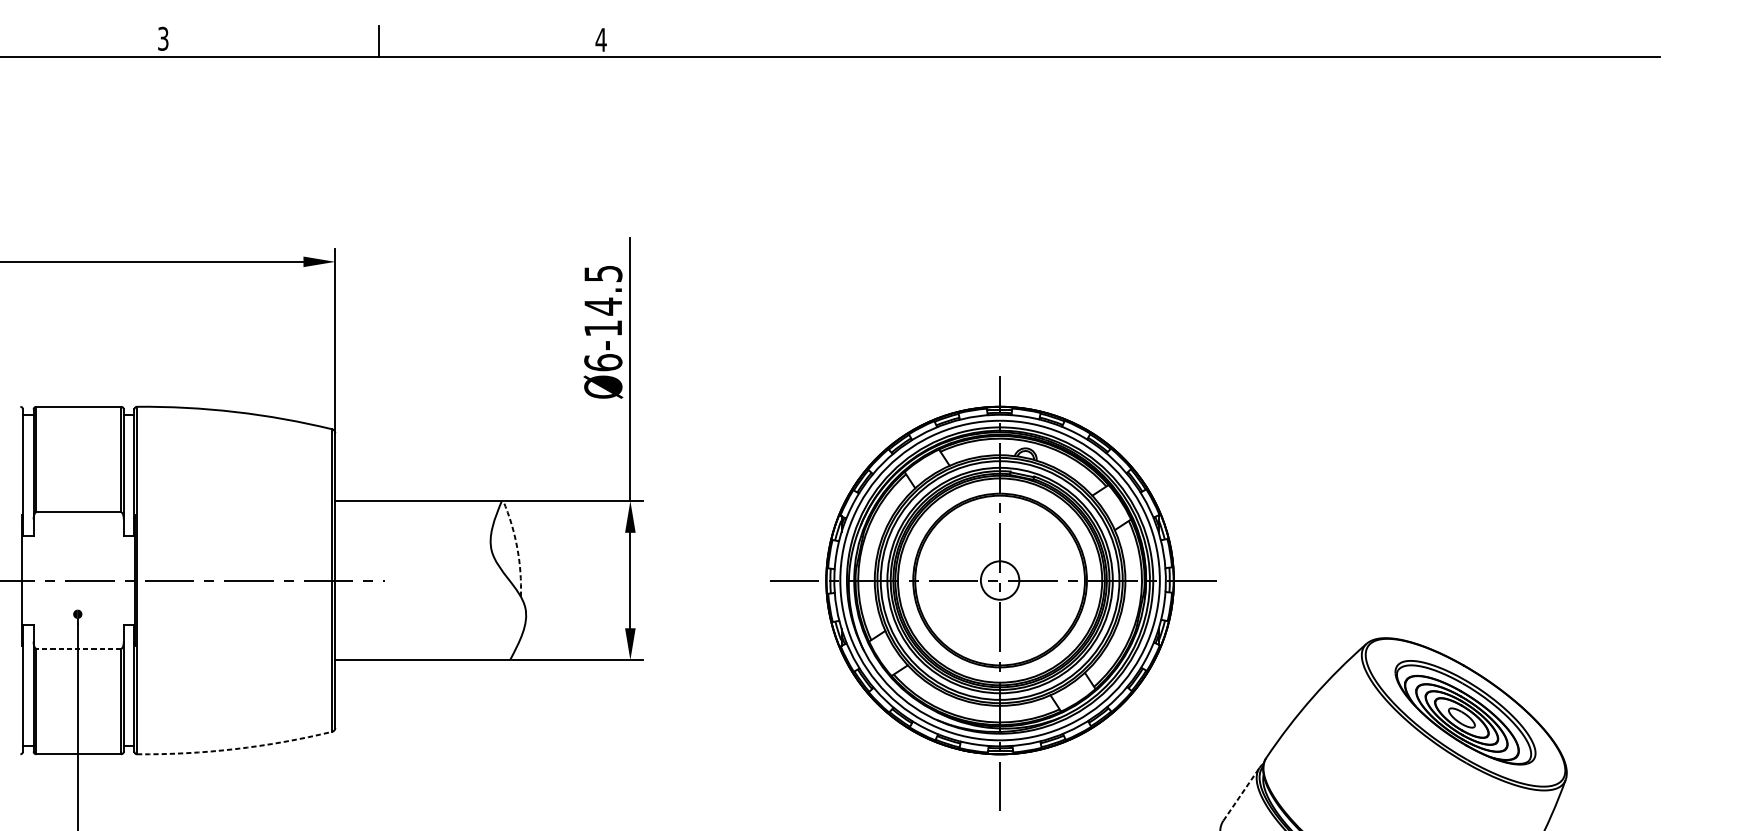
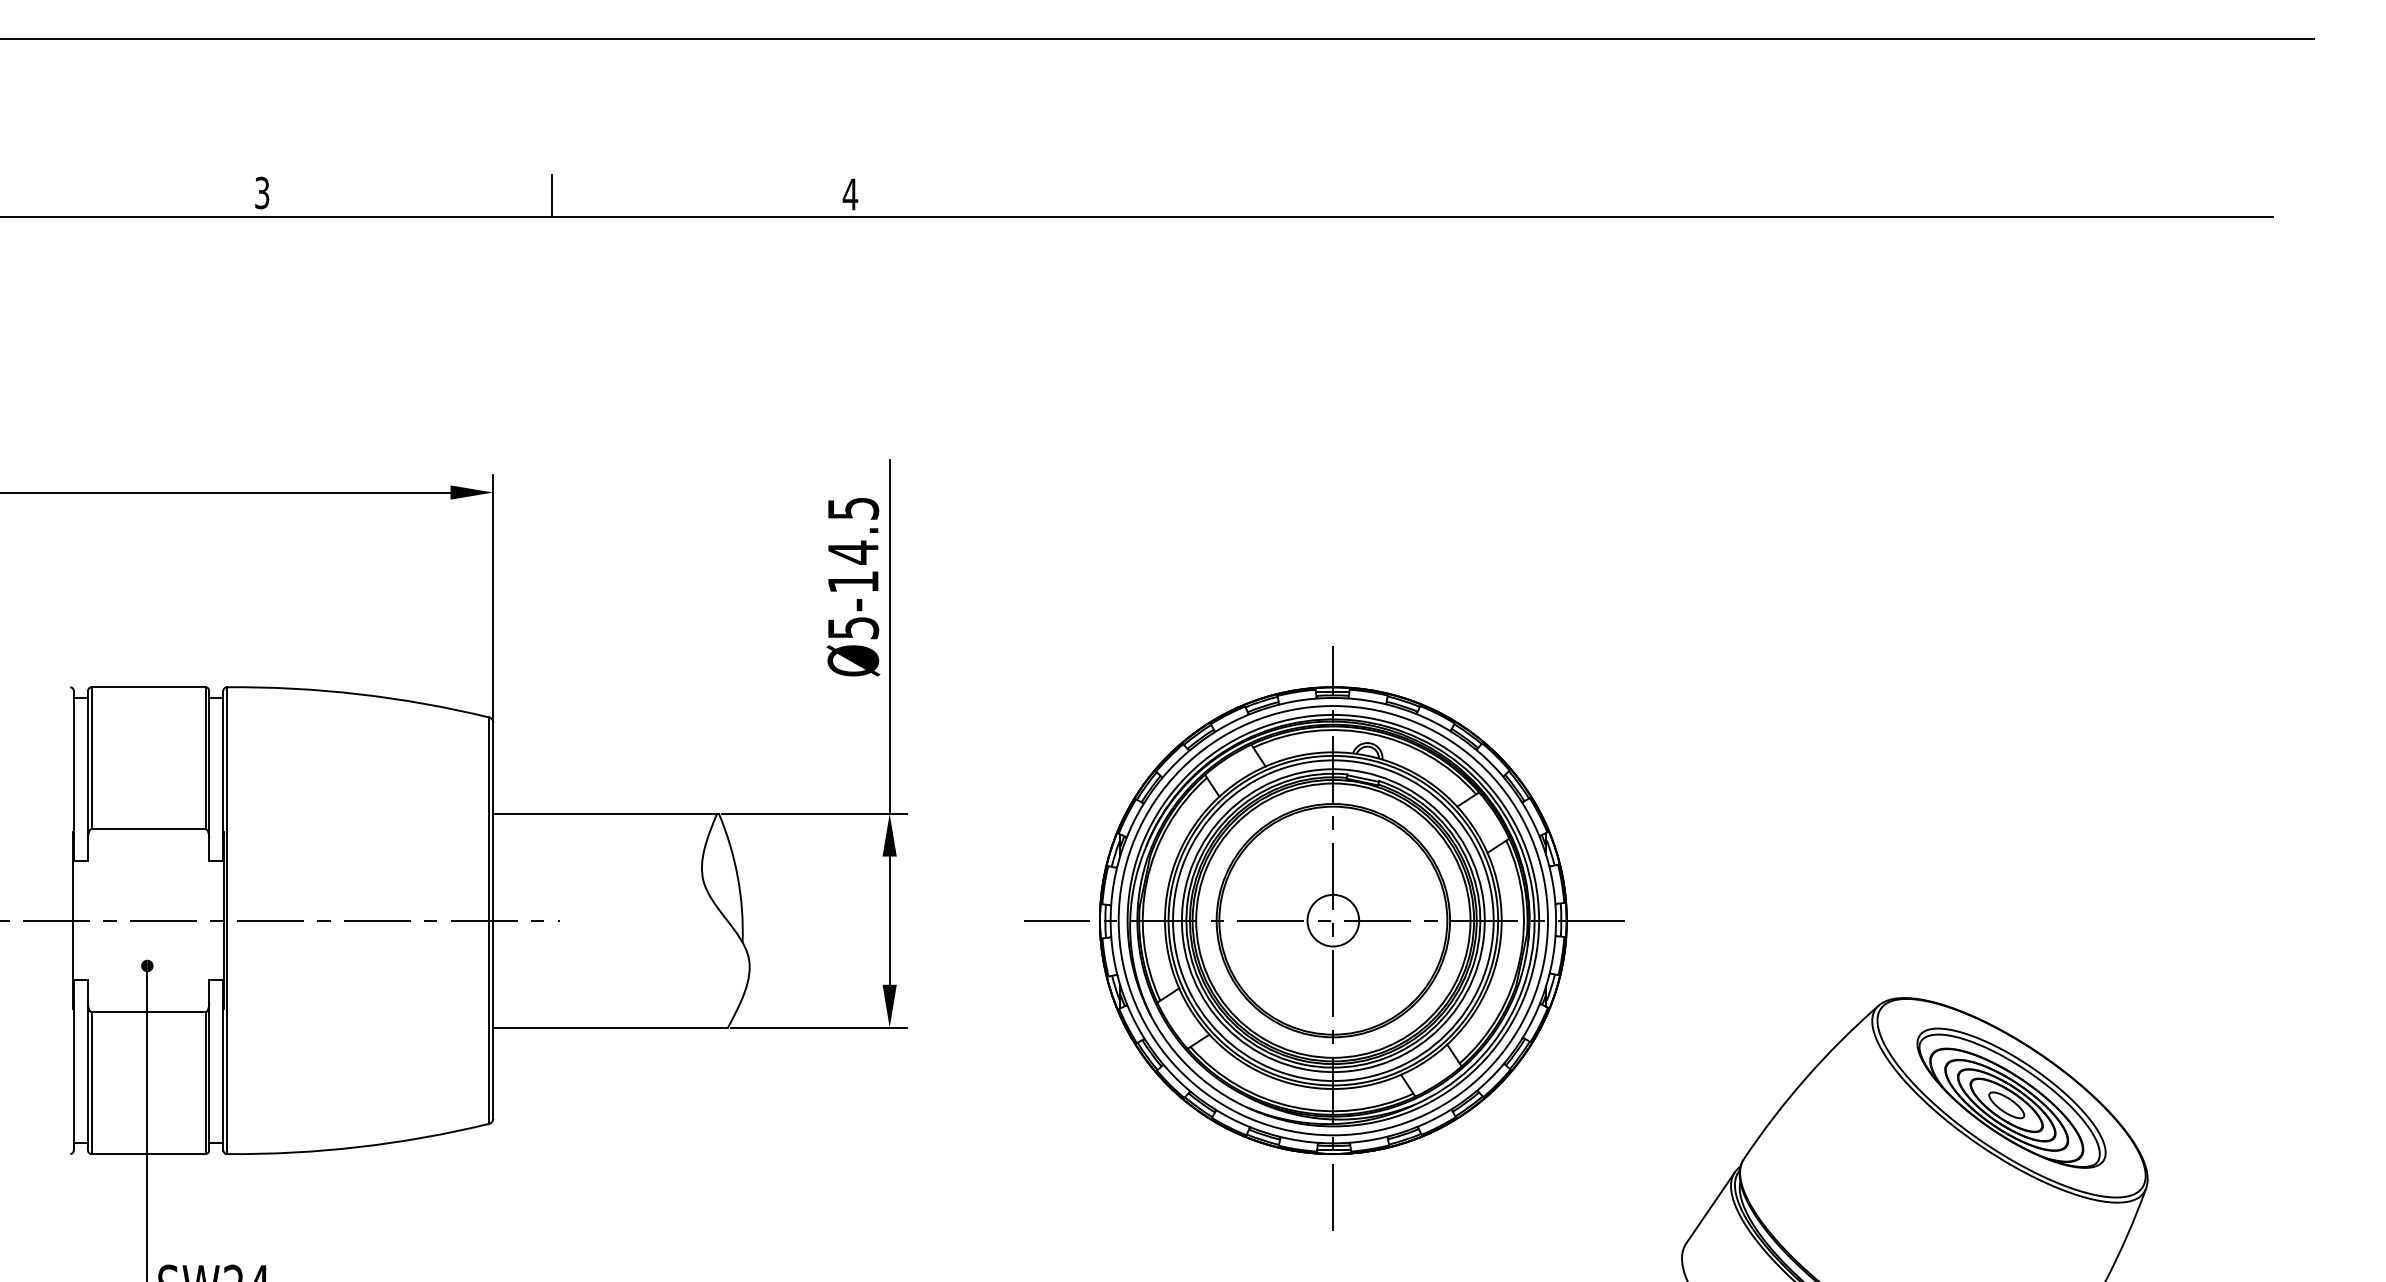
text: (603, 362) -> (853, 627), Ø6-14.5 -> Ø5-14.5
arc: (517, 547) -> (737, 876), dashed -> solid
part: (993, 593) -> (1324, 938), moved
line: (78, 648) -> (148, 1012), dashed -> solid
arc: (235, 749) -> (359, 1147), dashed -> solid
line: (1241, 794) -> (1710, 1207), dashed -> solid

